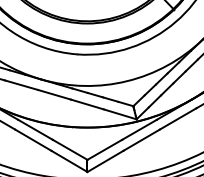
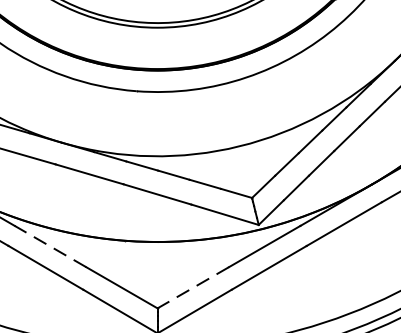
line: (35, 129) -> (50, 245), solid -> dashed
line: (104, 150) -> (192, 289), solid -> dashed

